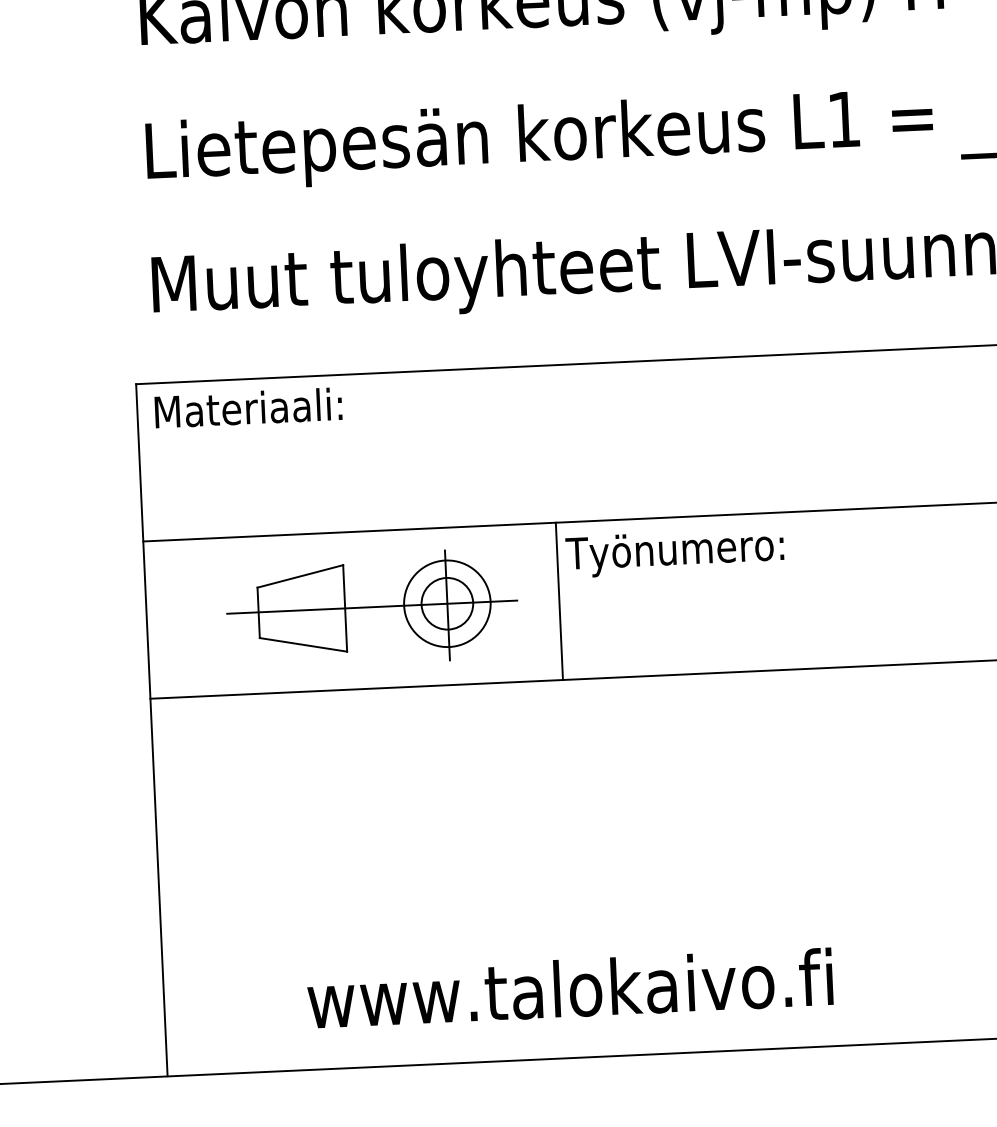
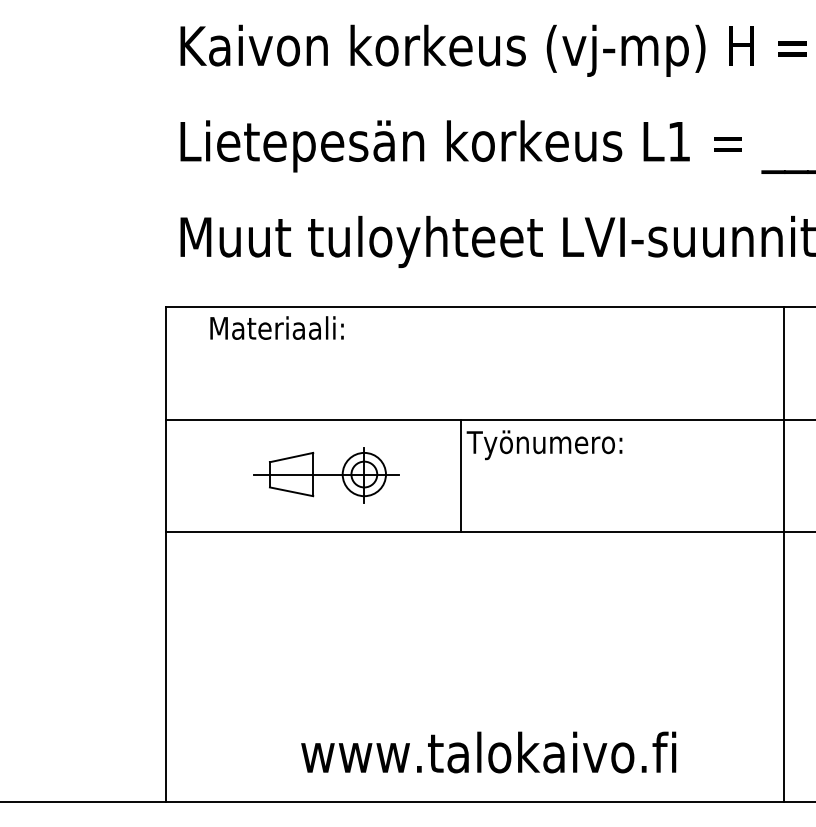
text: (247, 407) -> (276, 327), moved
part: (371, 609) -> (326, 475), size x0.7
text: (569, 988) -> (488, 752), moved

